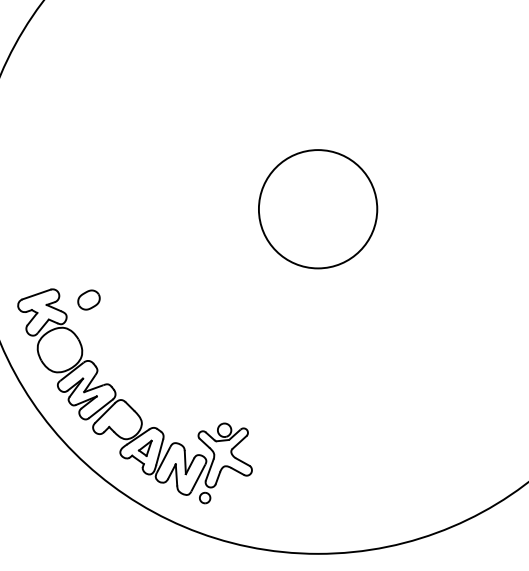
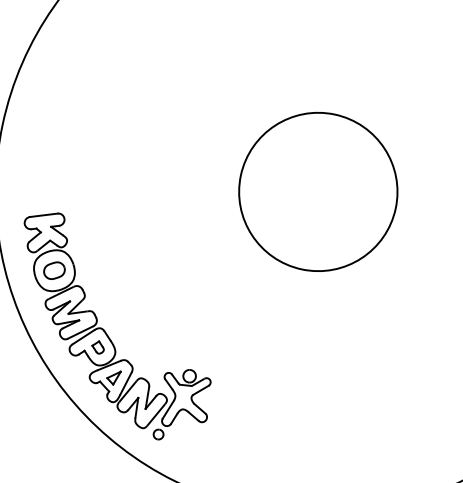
circle: (317, 208) -> (317, 191), size x1.43
part: (88, 299) -> (54, 270), moved
part: (122, 419) -> (98, 346), added

